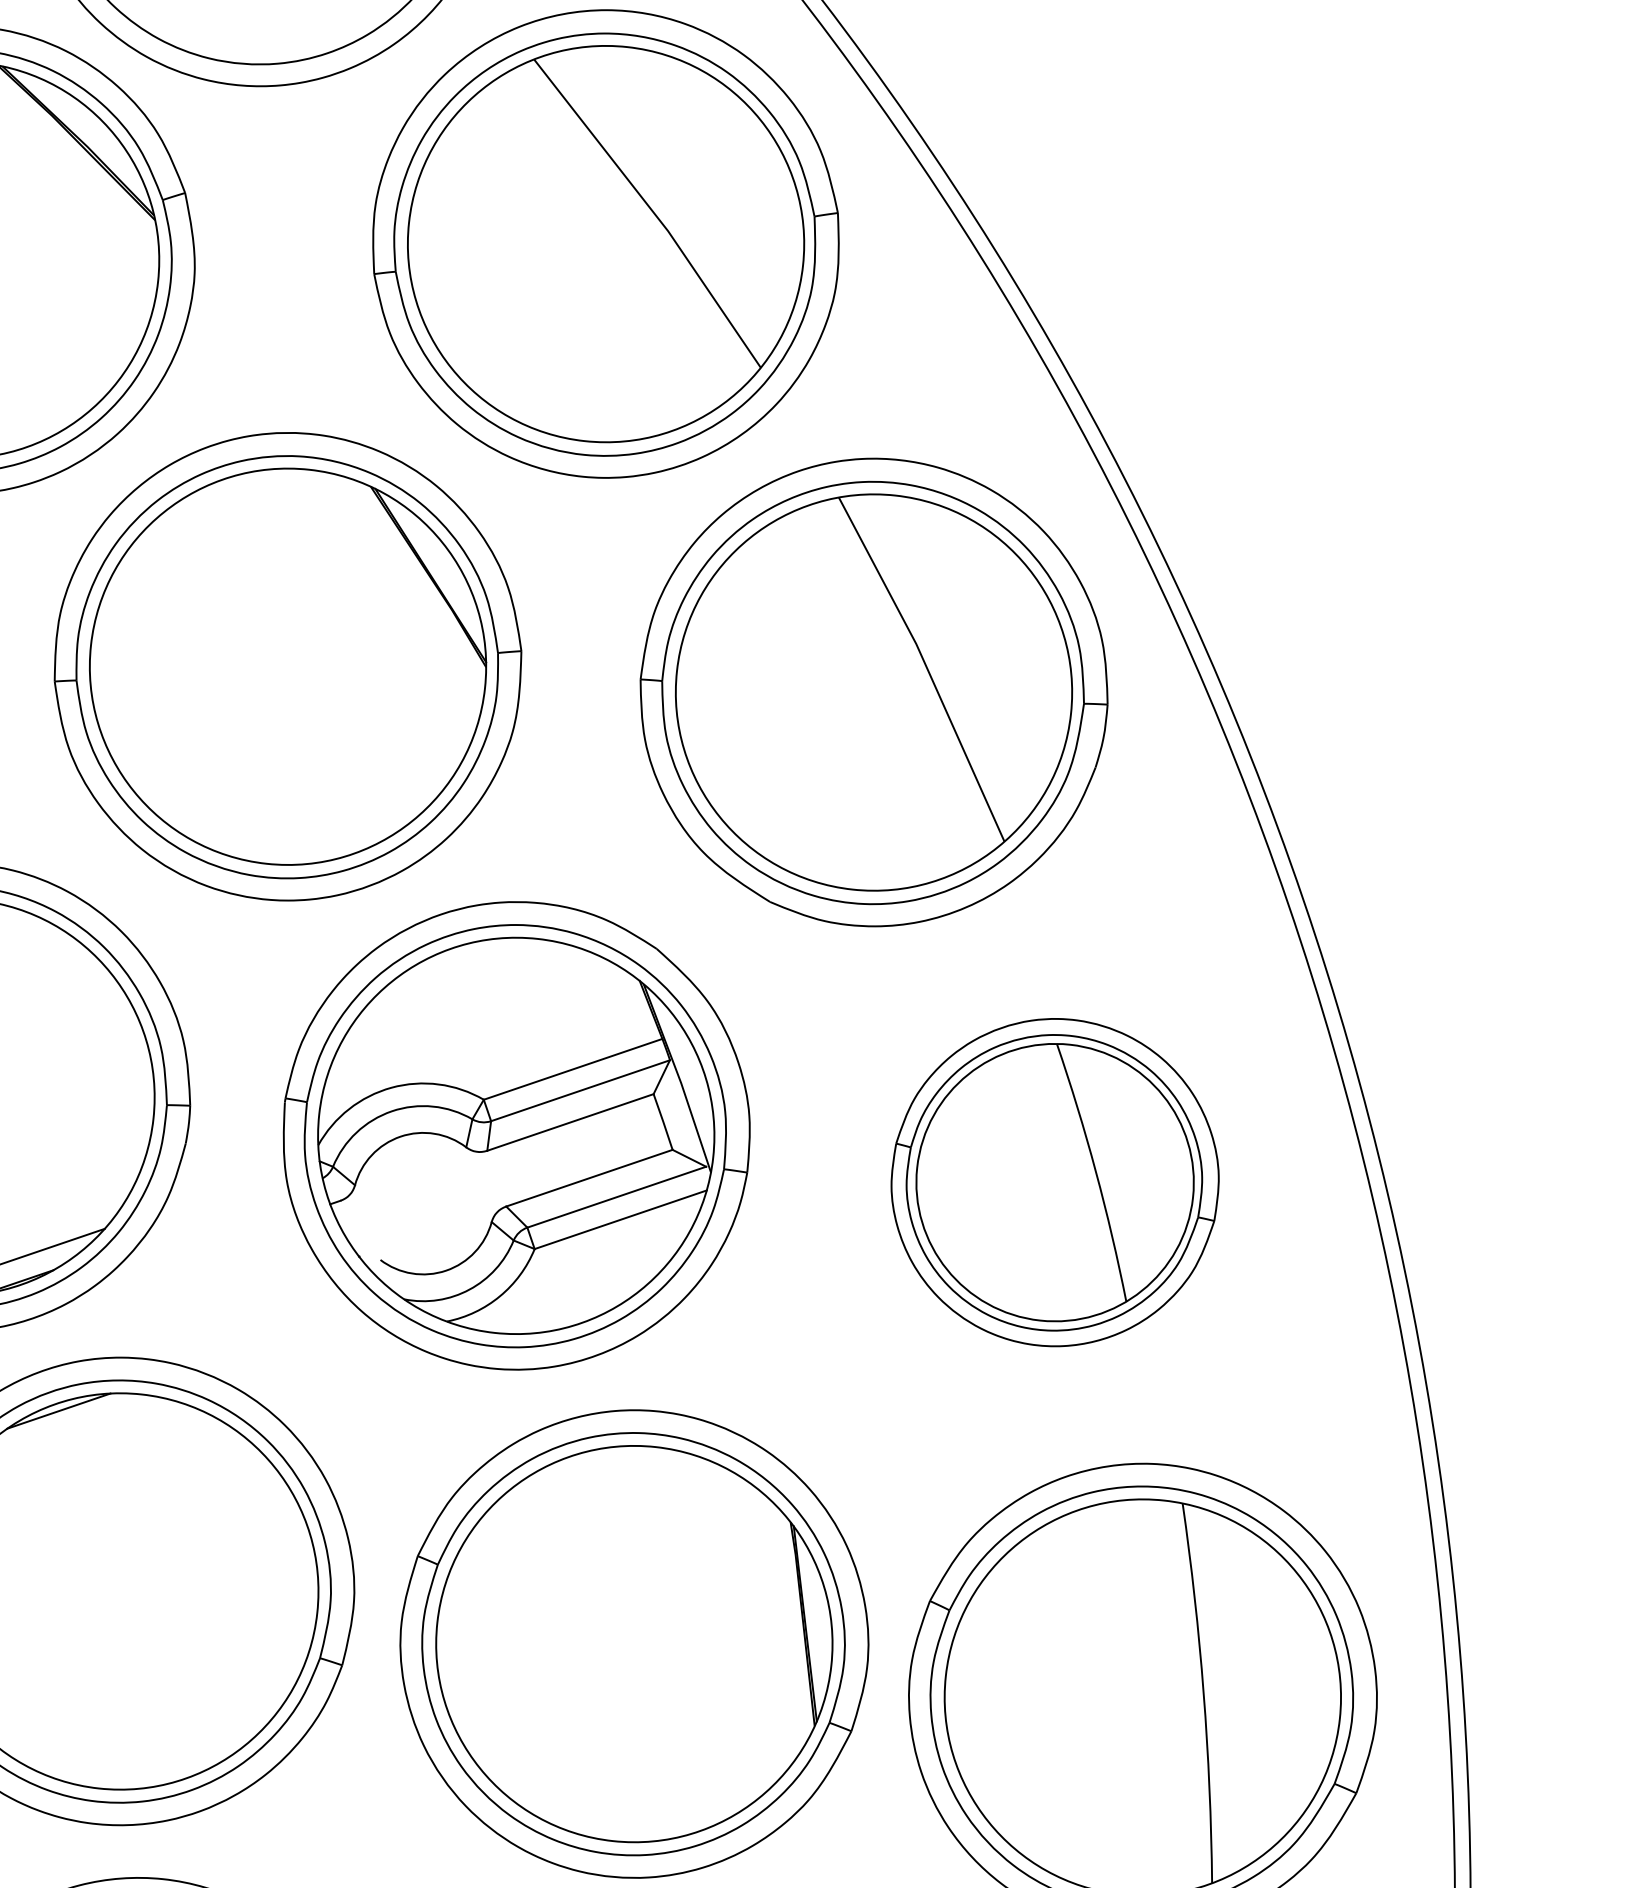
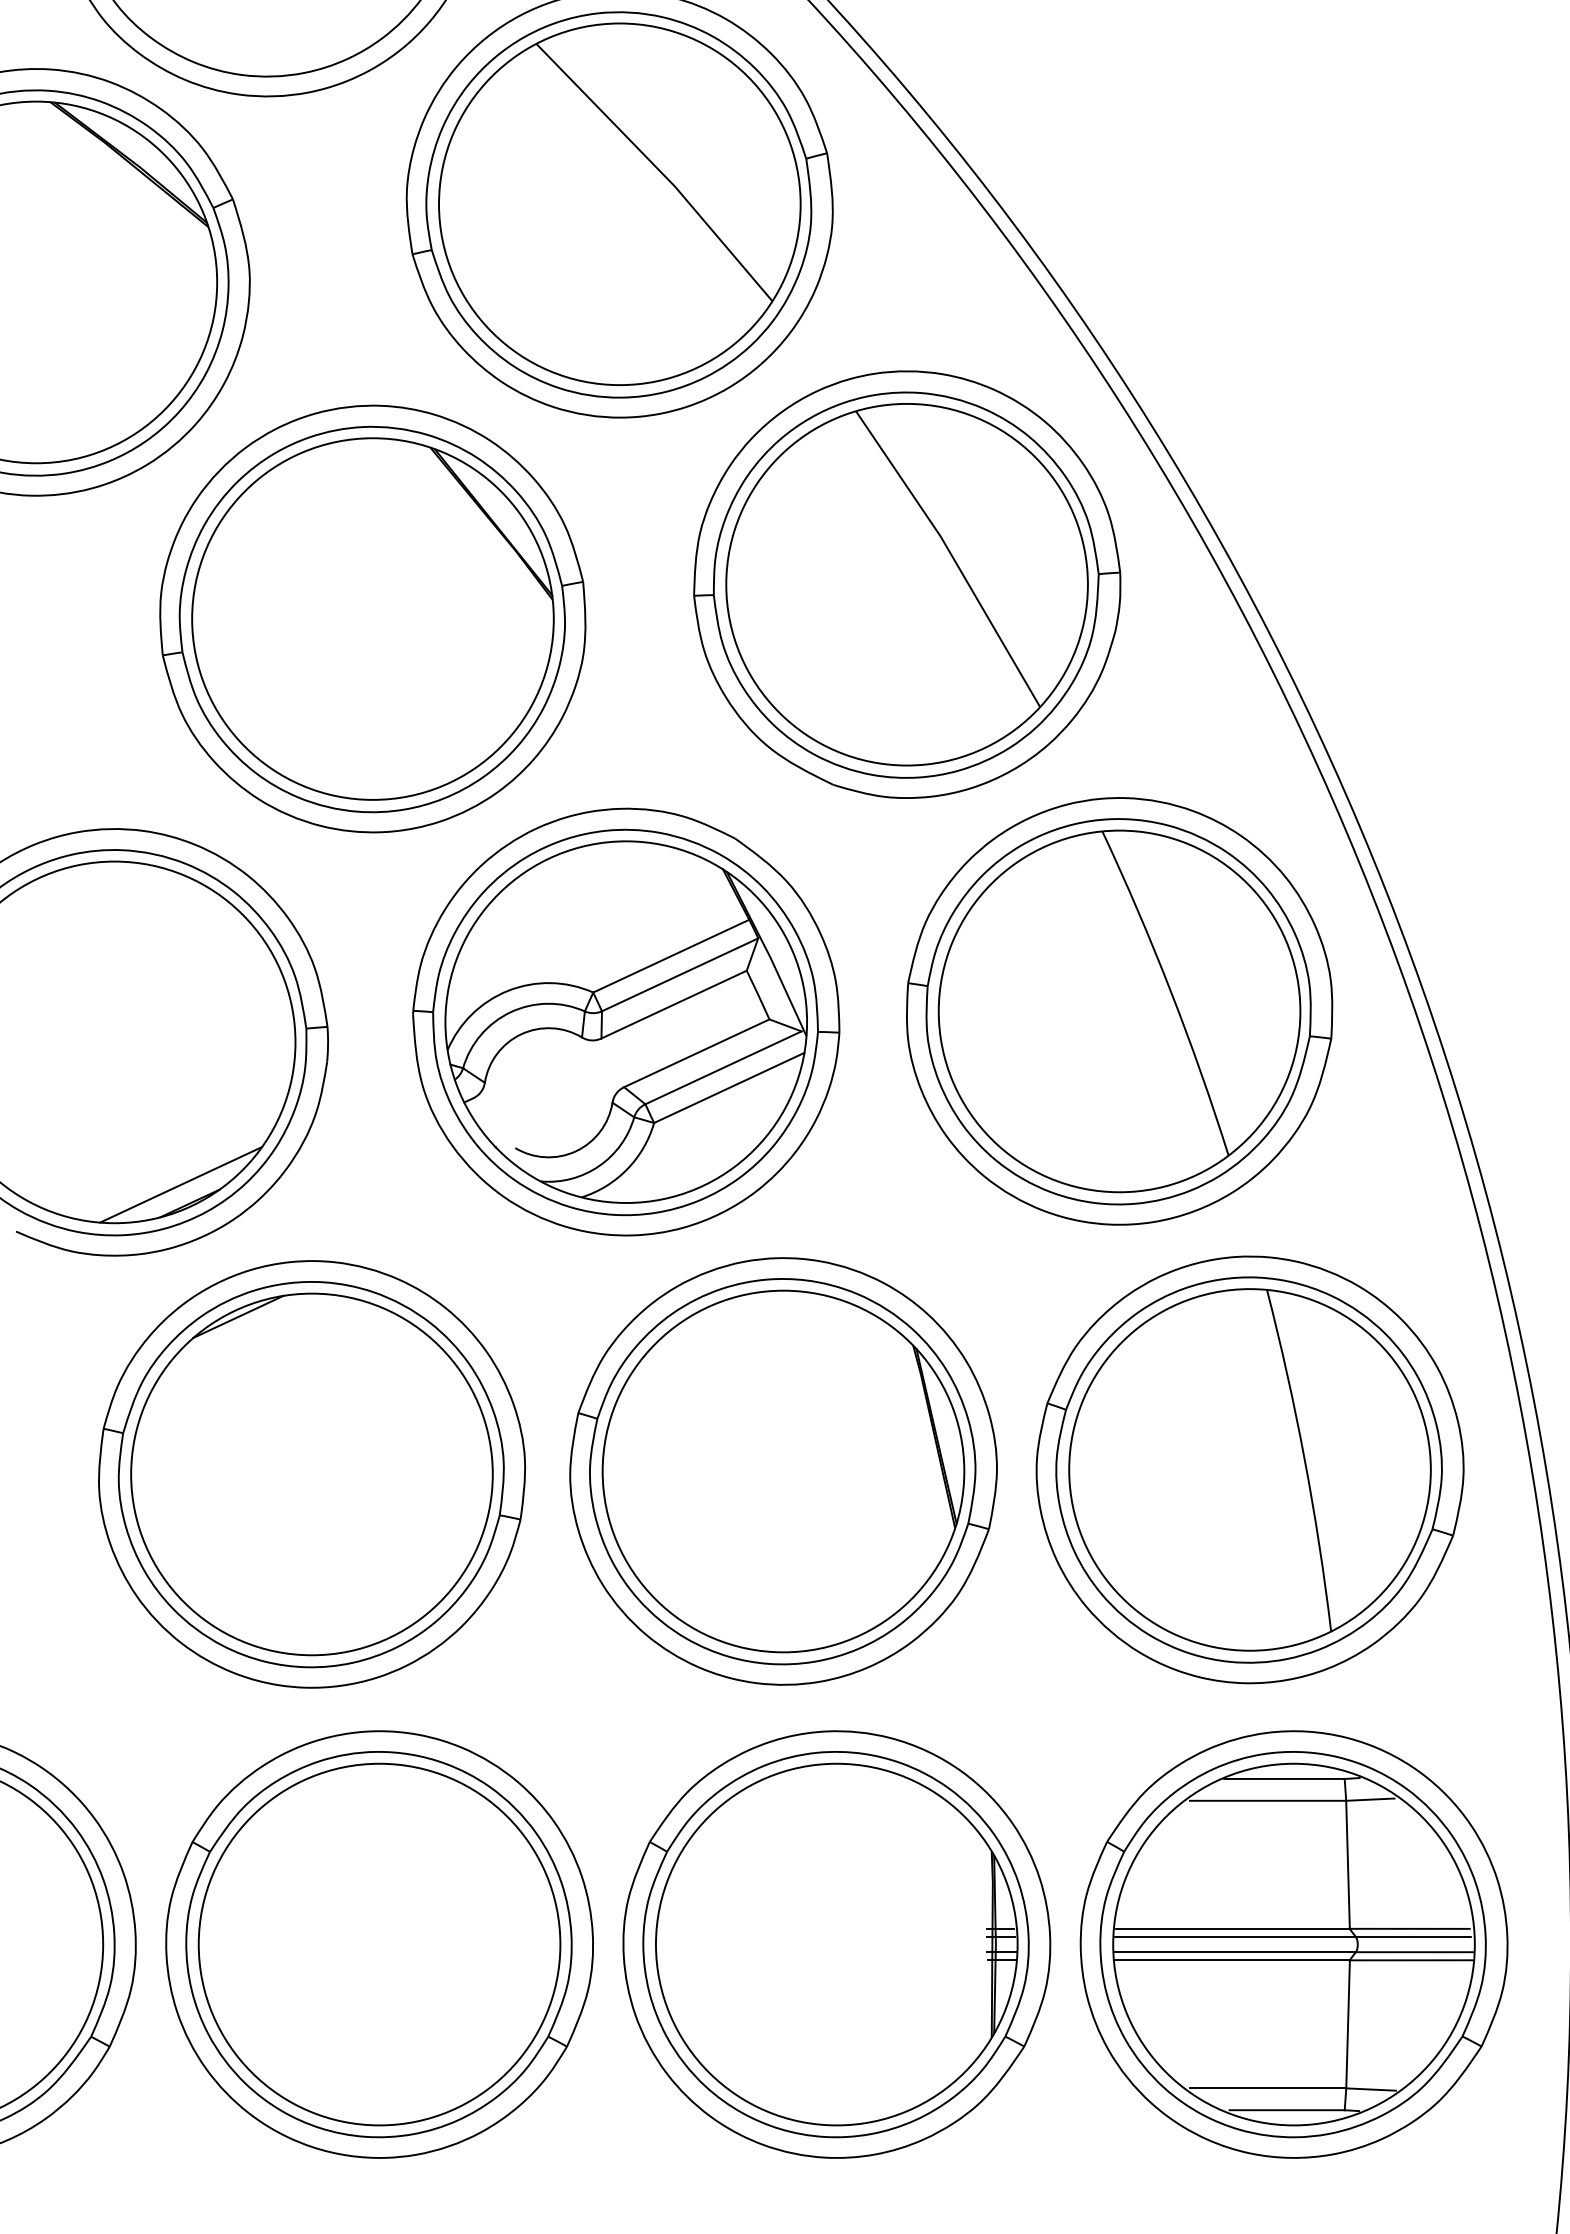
part: (1054, 1182) -> (1119, 1011), size x1.43

